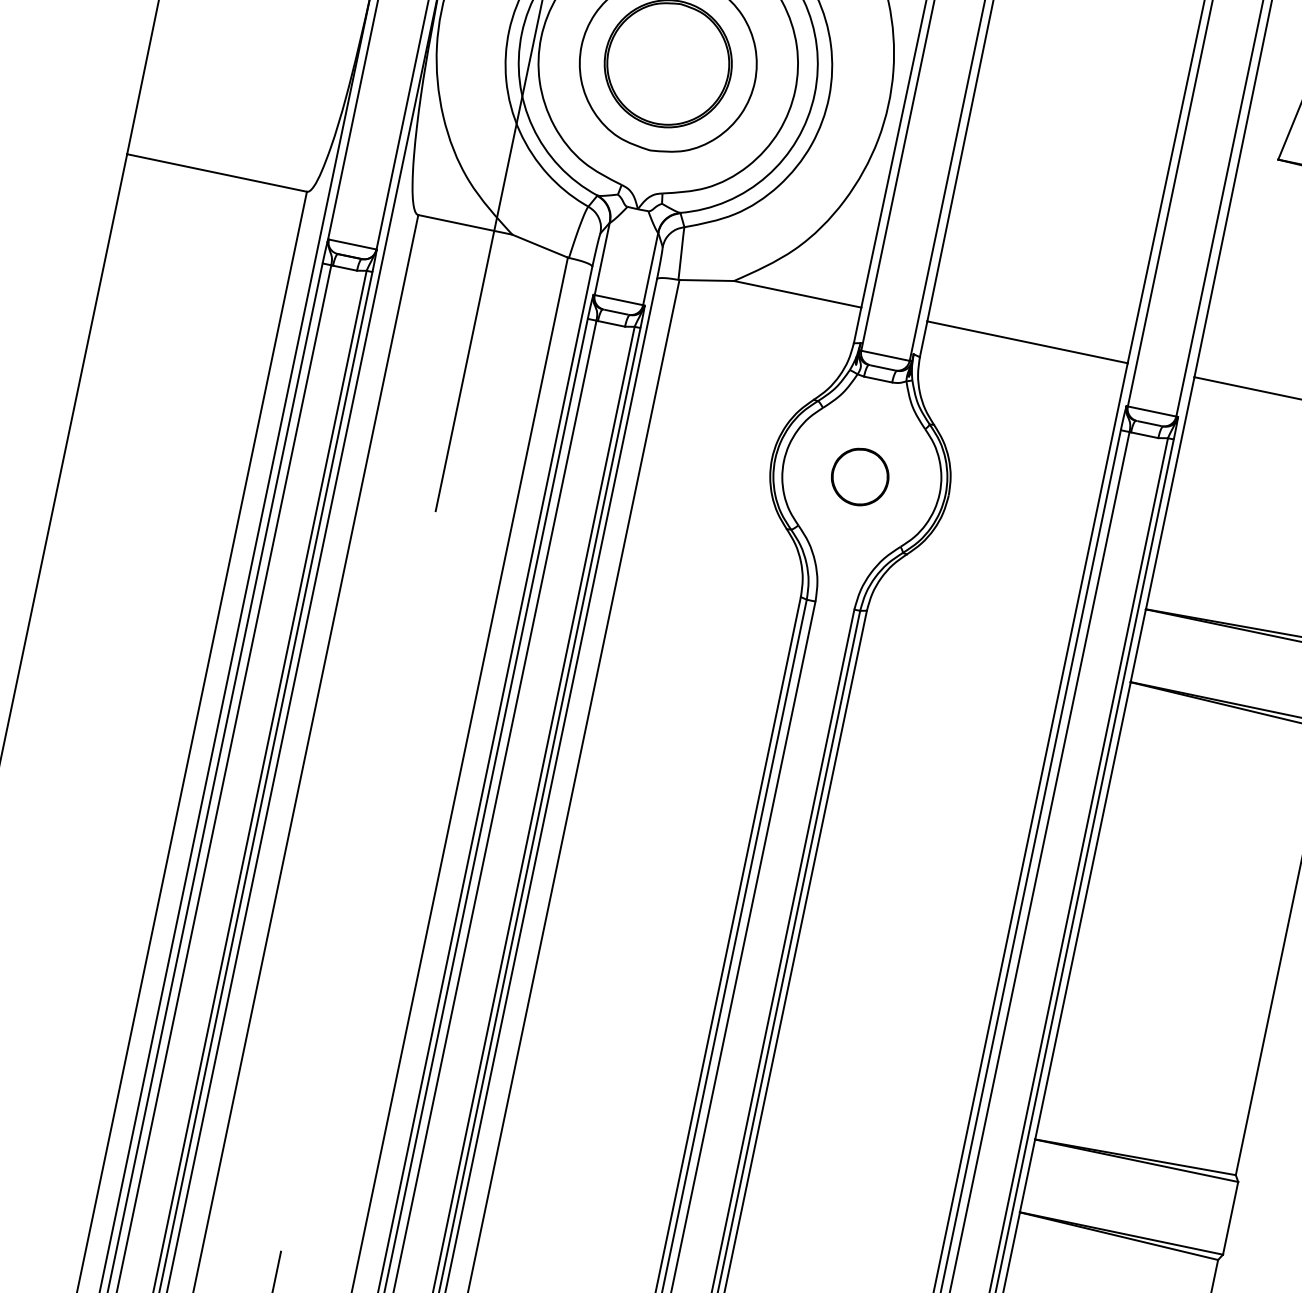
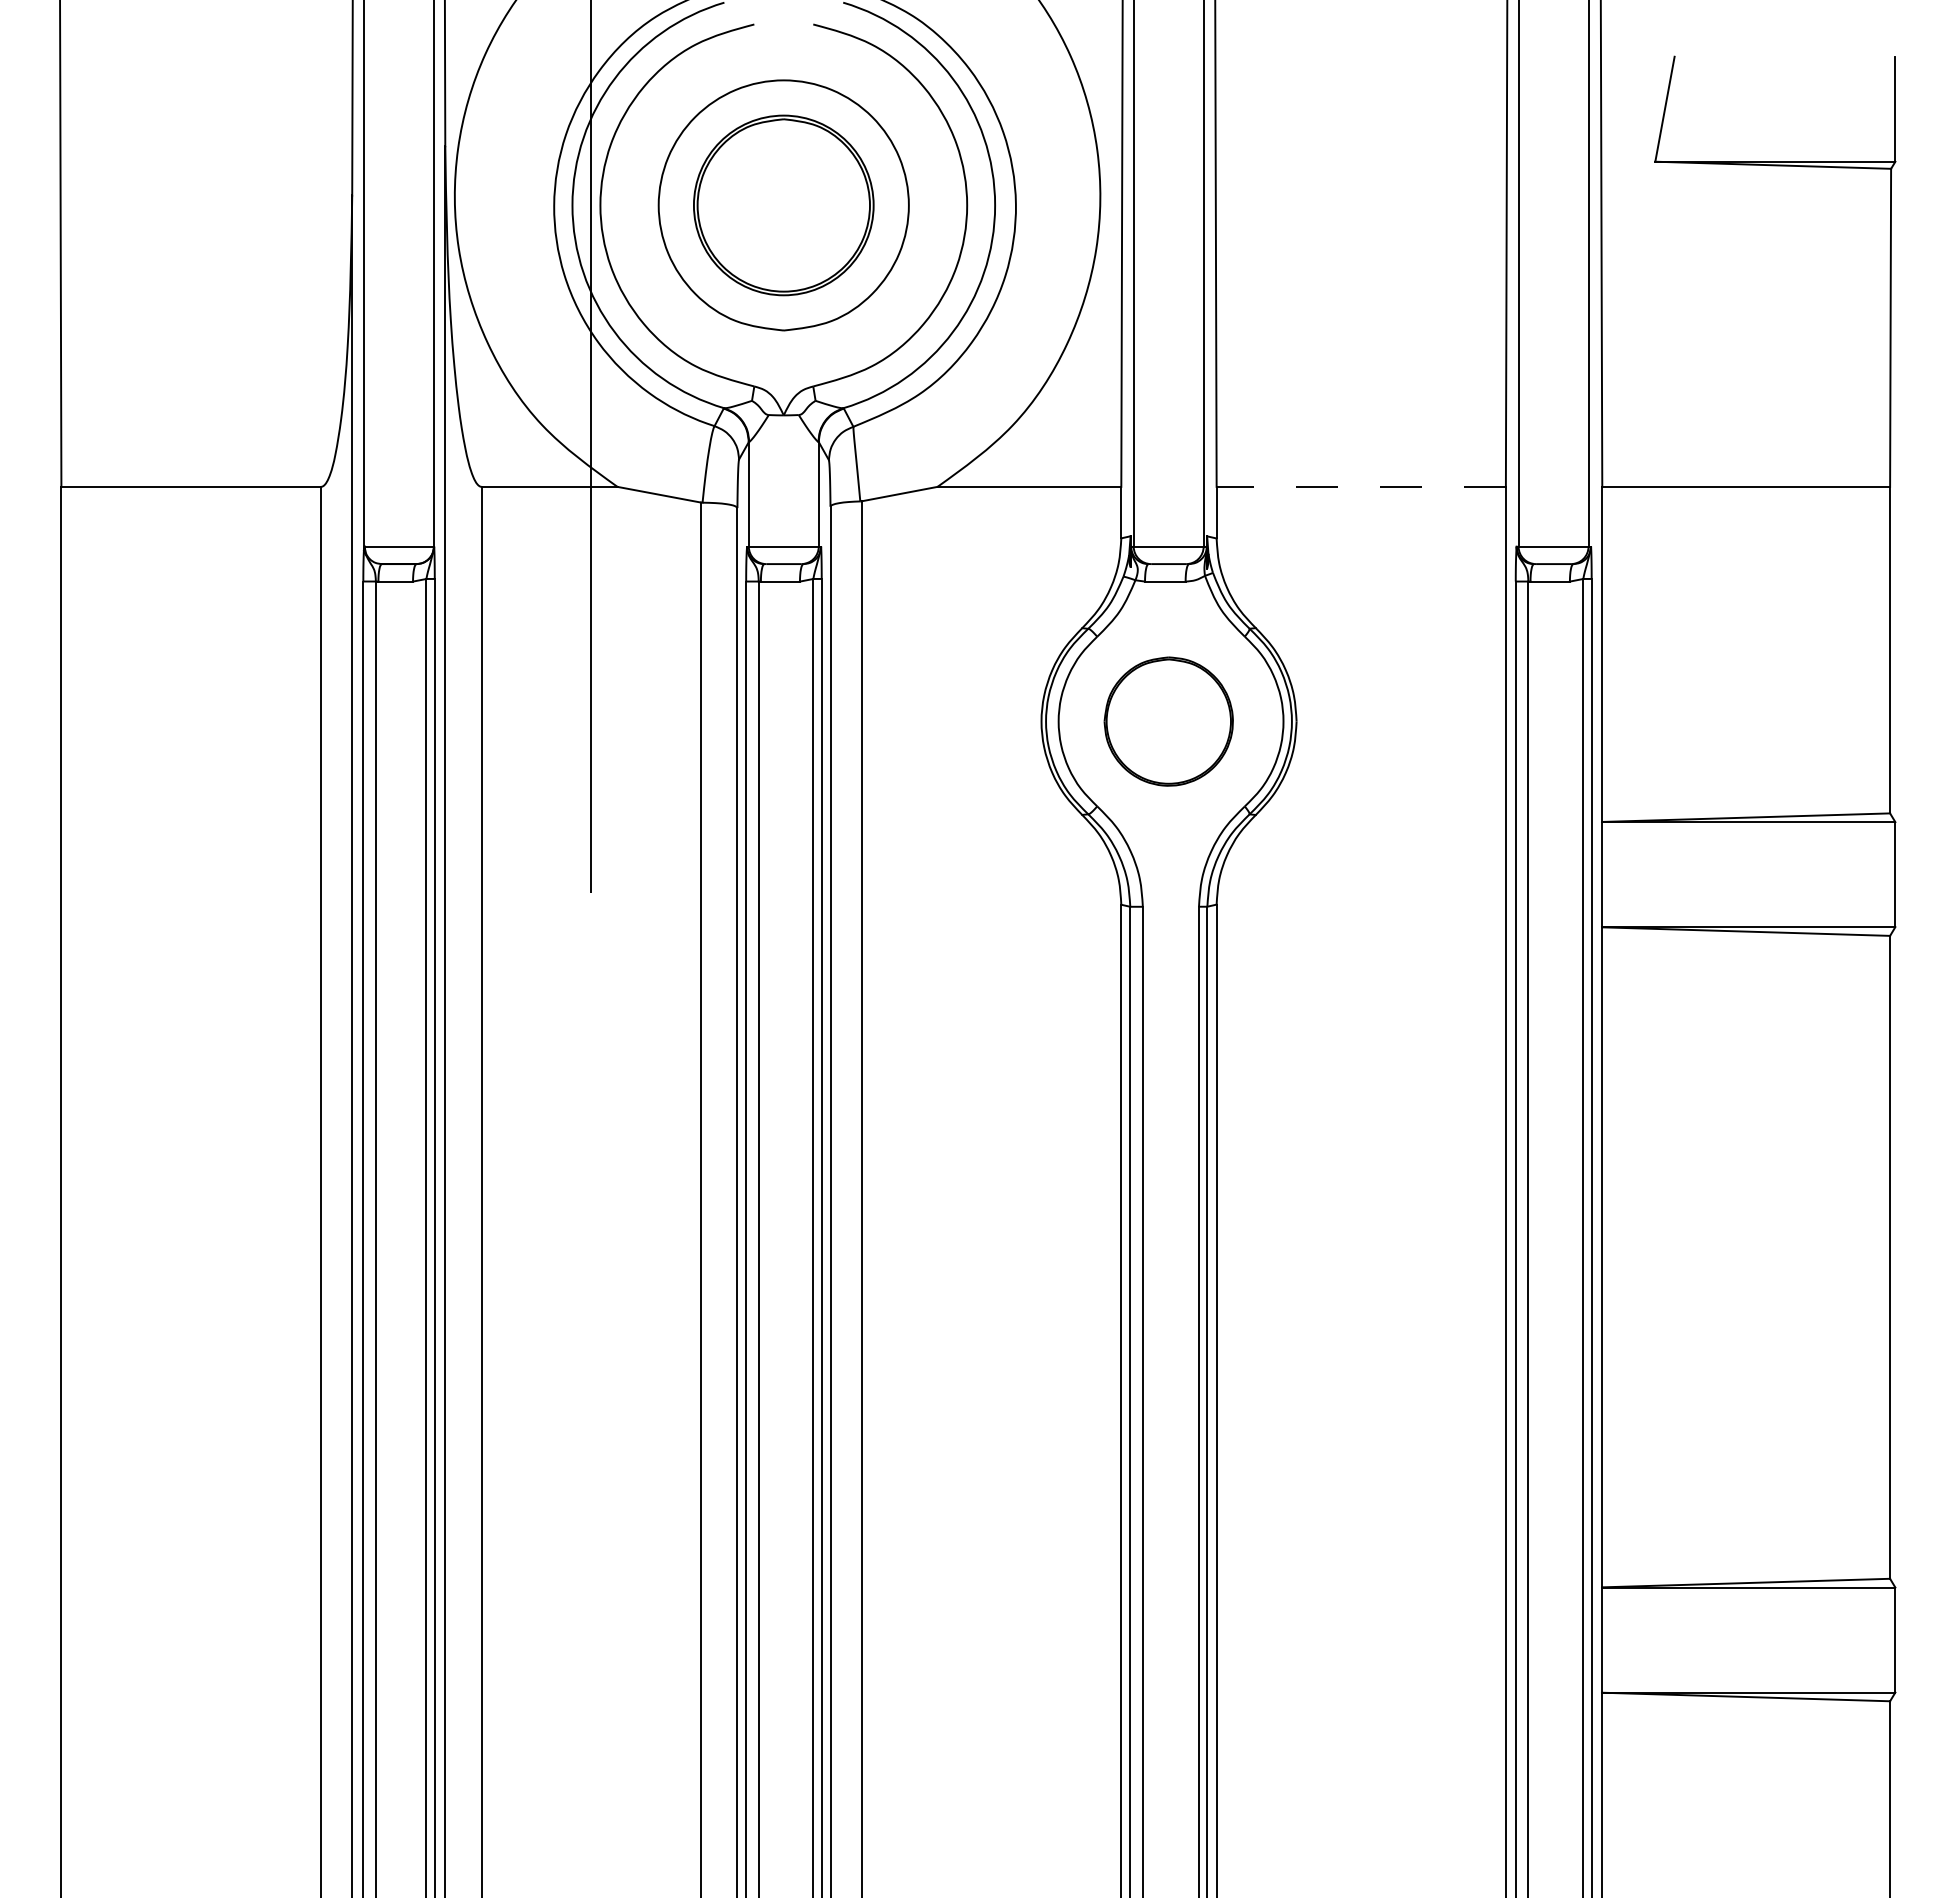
line: (1027, 342) -> (1361, 486), solid -> dashed
part: (860, 476) -> (1168, 721), size x1.6

